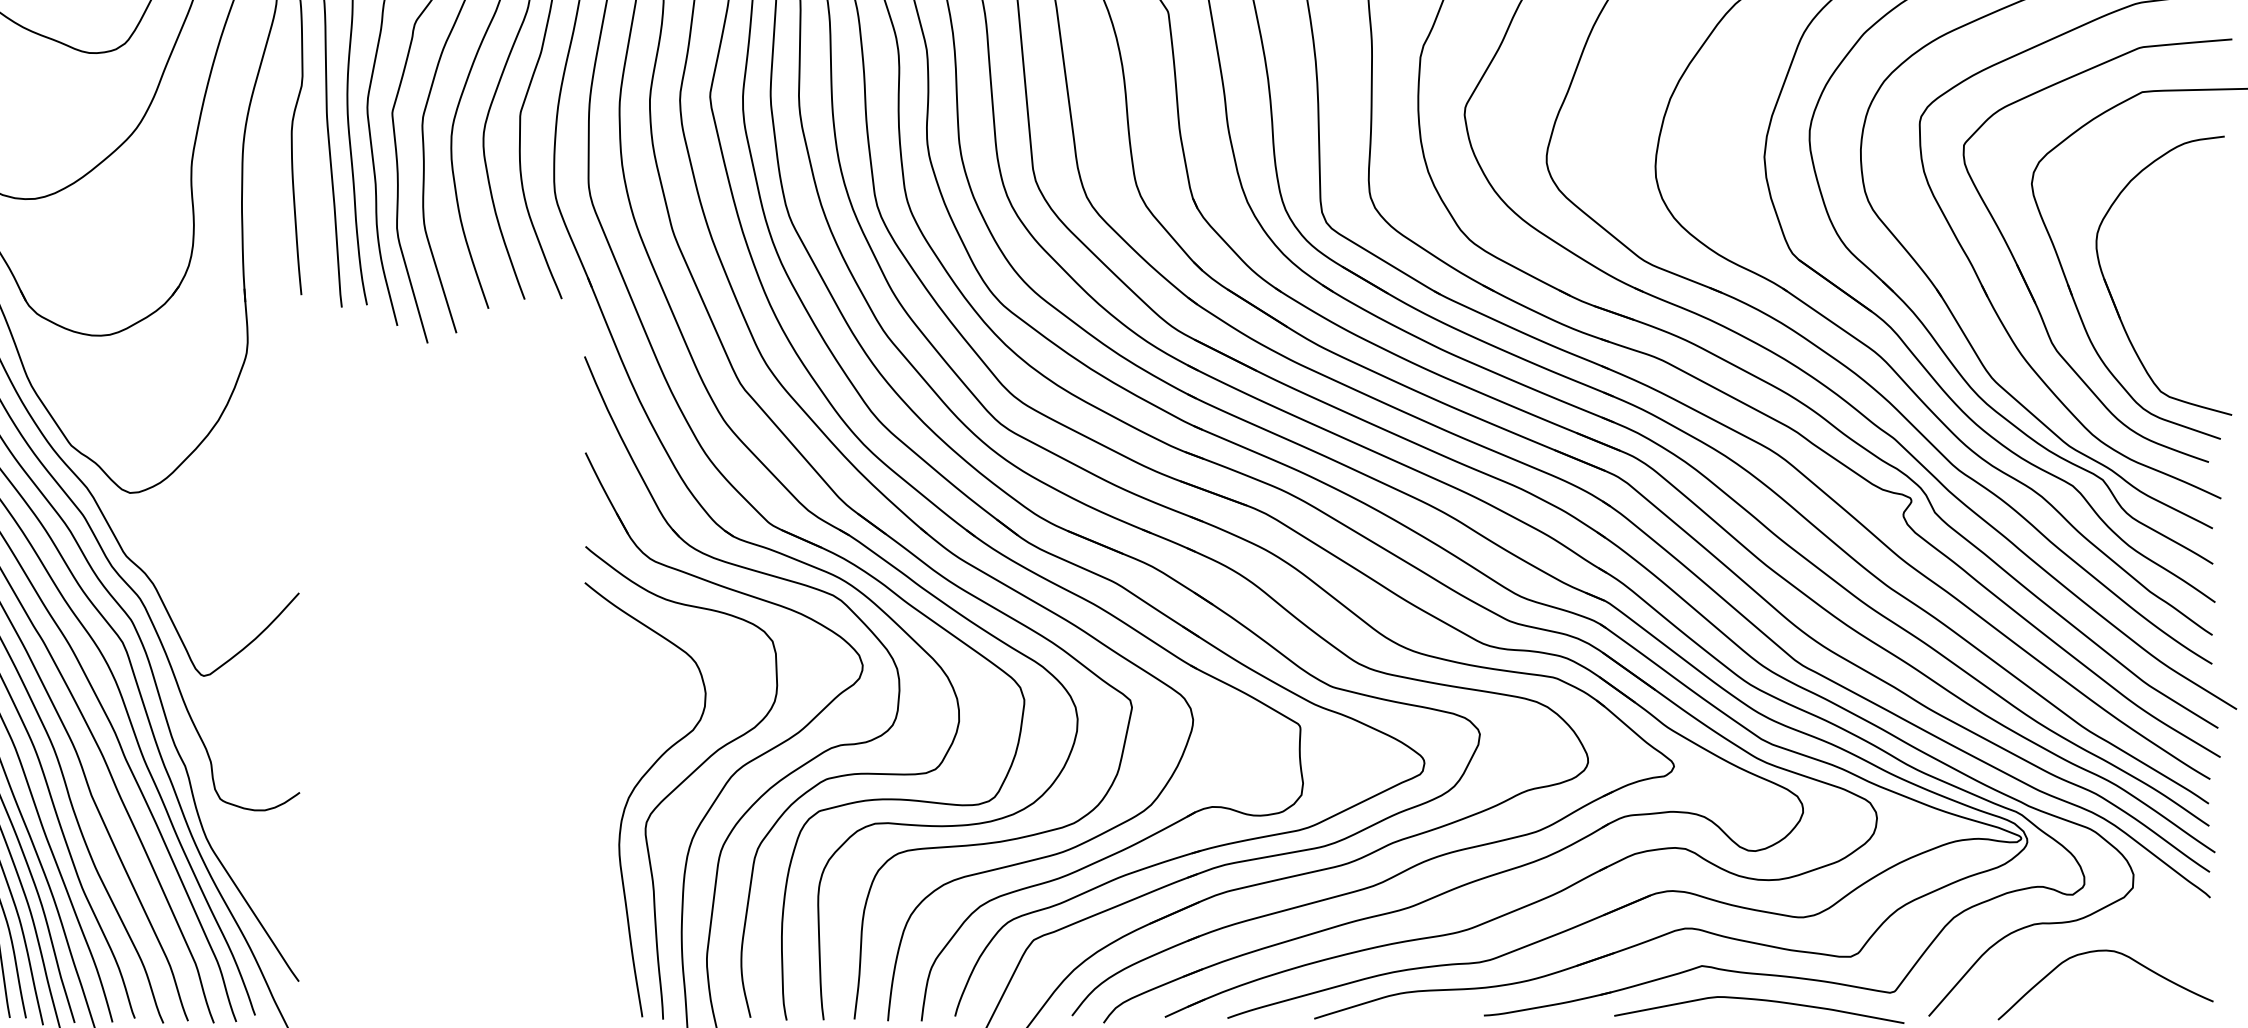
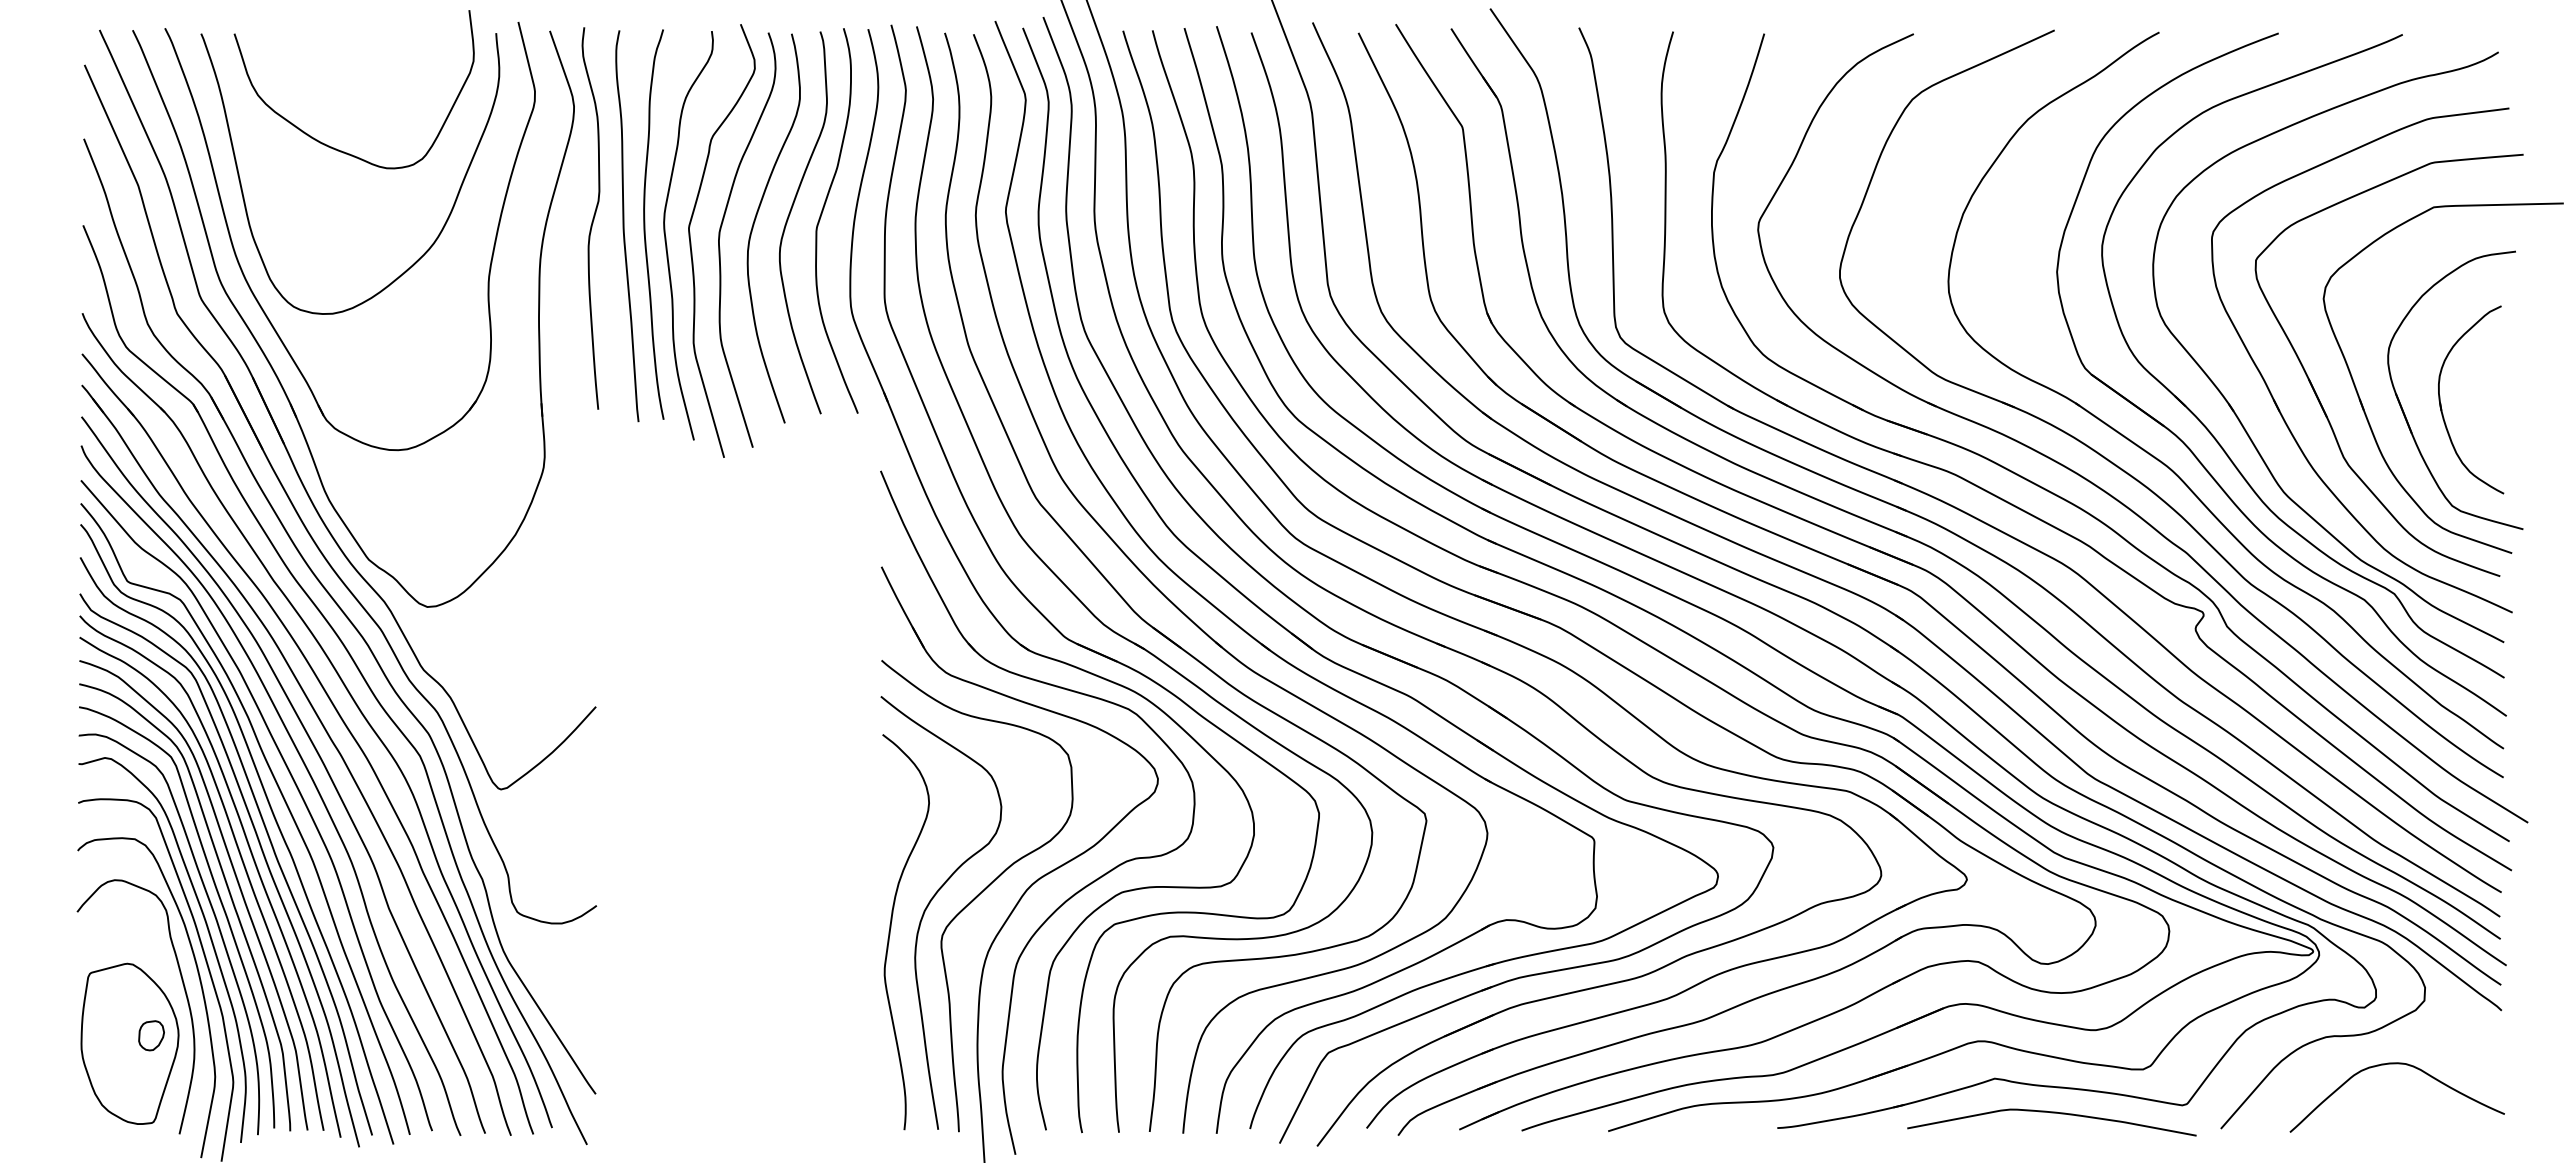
part: (2149, 288) -> (2441, 403), added
curve: (595, 815) -> (891, 928), added

